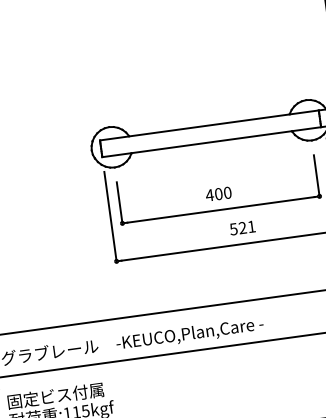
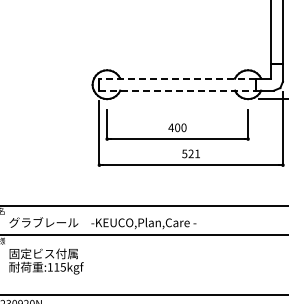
line: (209, 125) -> (177, 78), solid -> dashed
line: (212, 141) -> (178, 90), solid -> dashed

